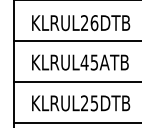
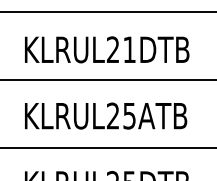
text: (94, 23) -> (129, 50), KLRUL26DTB -> KLRUL21DTB
text: (84, 62) -> (112, 115), KLRUL45ATB -> KLRUL25ATB

